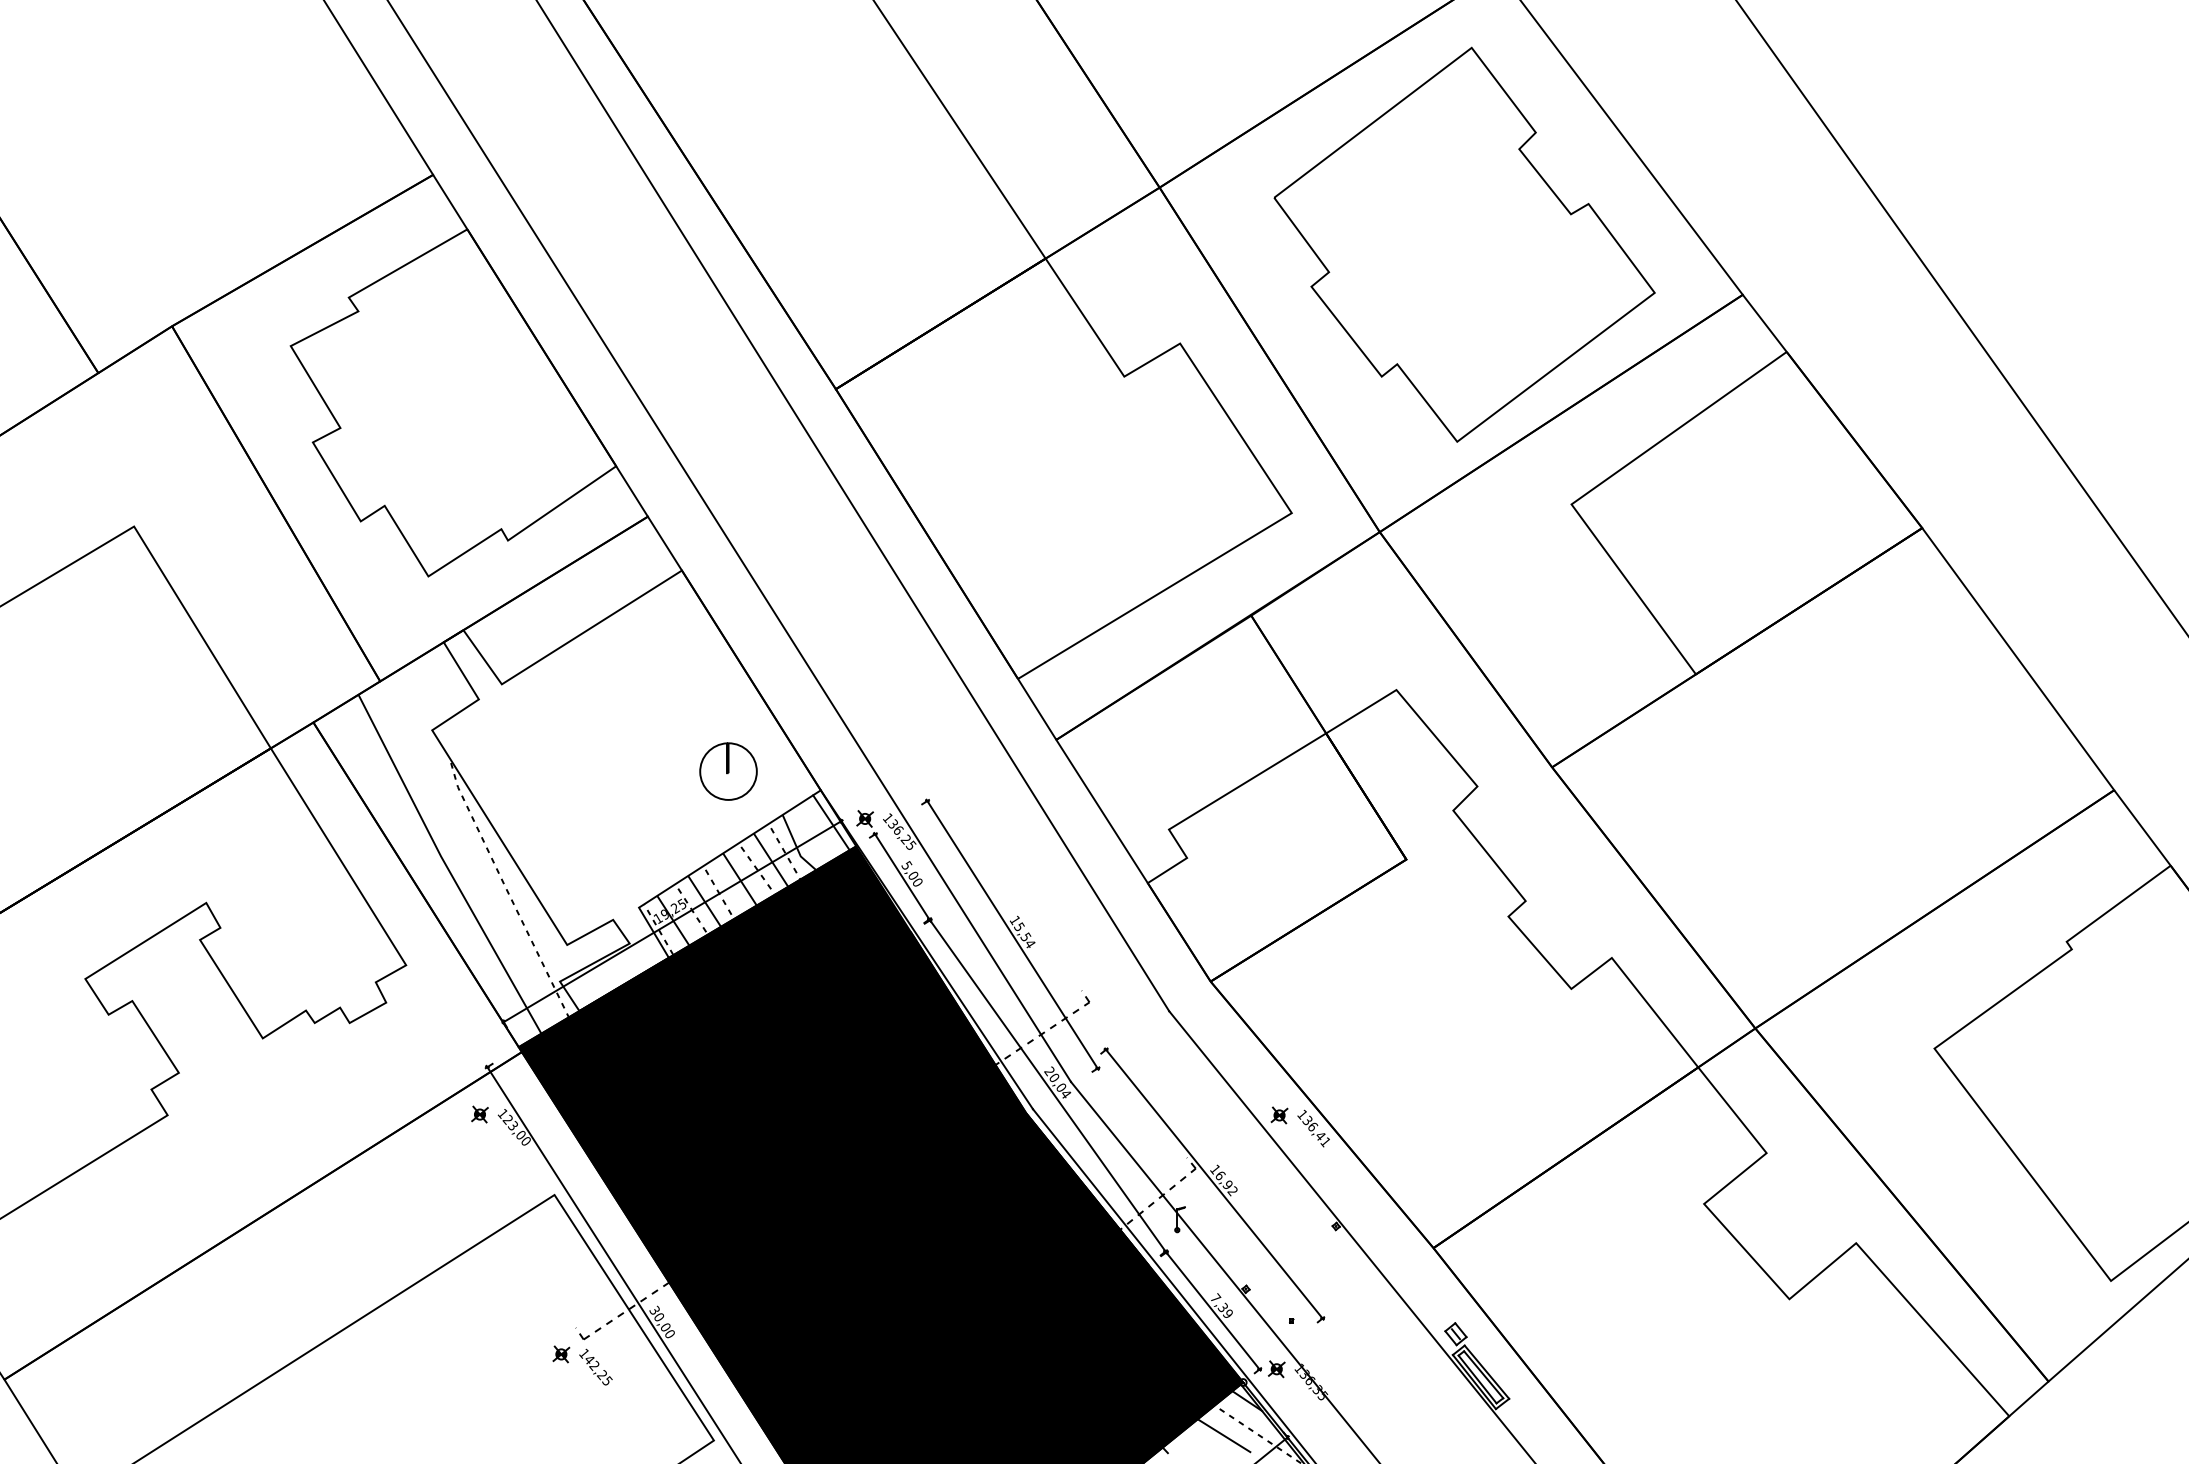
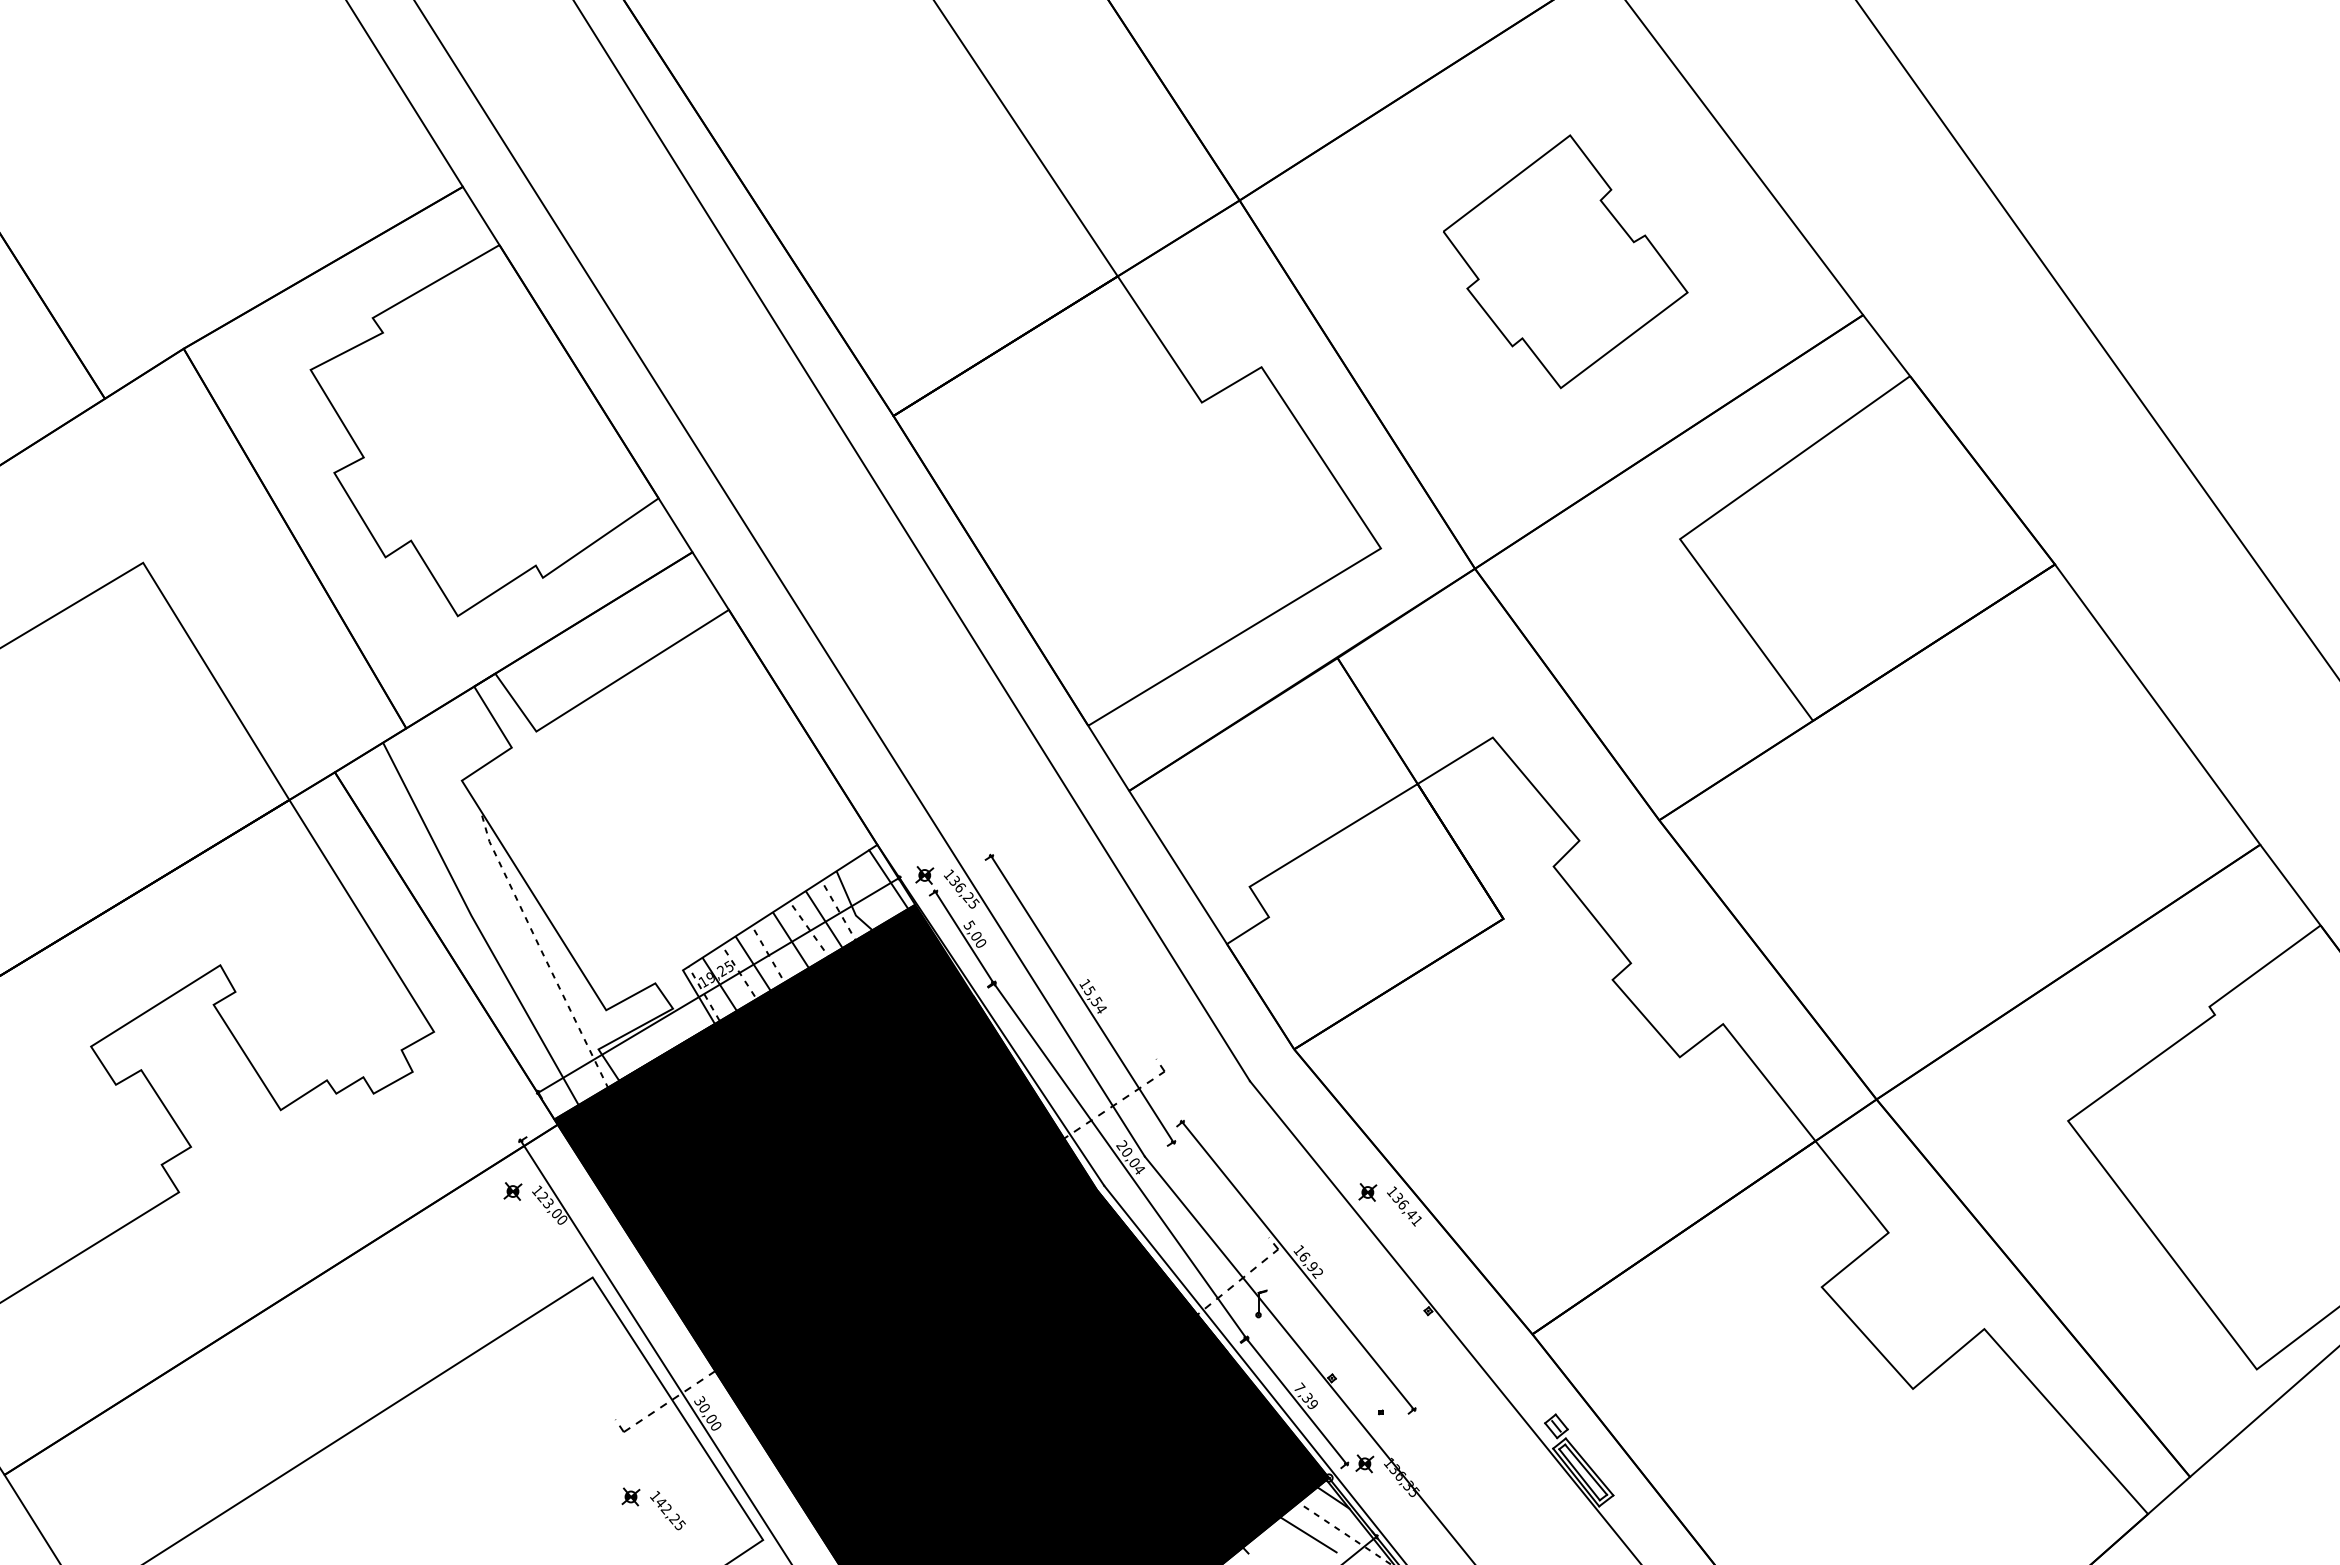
part: (1464, 244) -> (1565, 261), size x0.6
part: (728, 771) -> (778, 824), removed
part: (582, 1365) -> (653, 1508), moved

